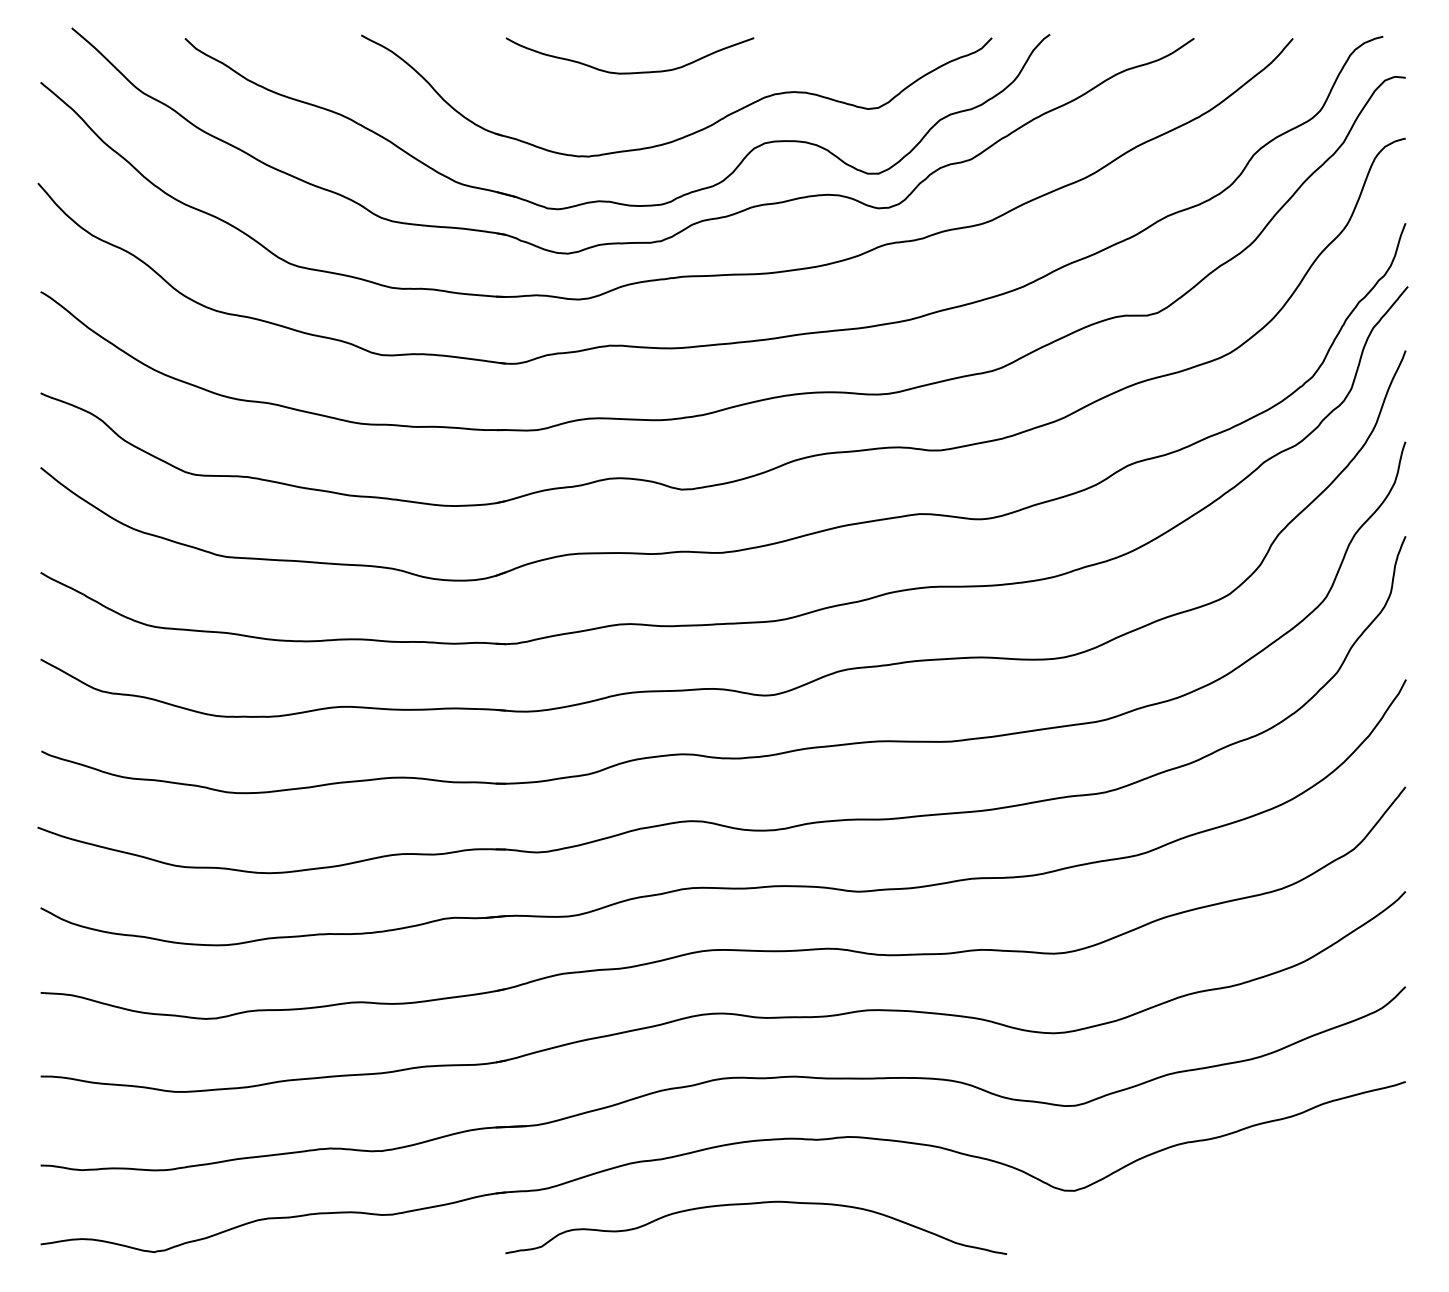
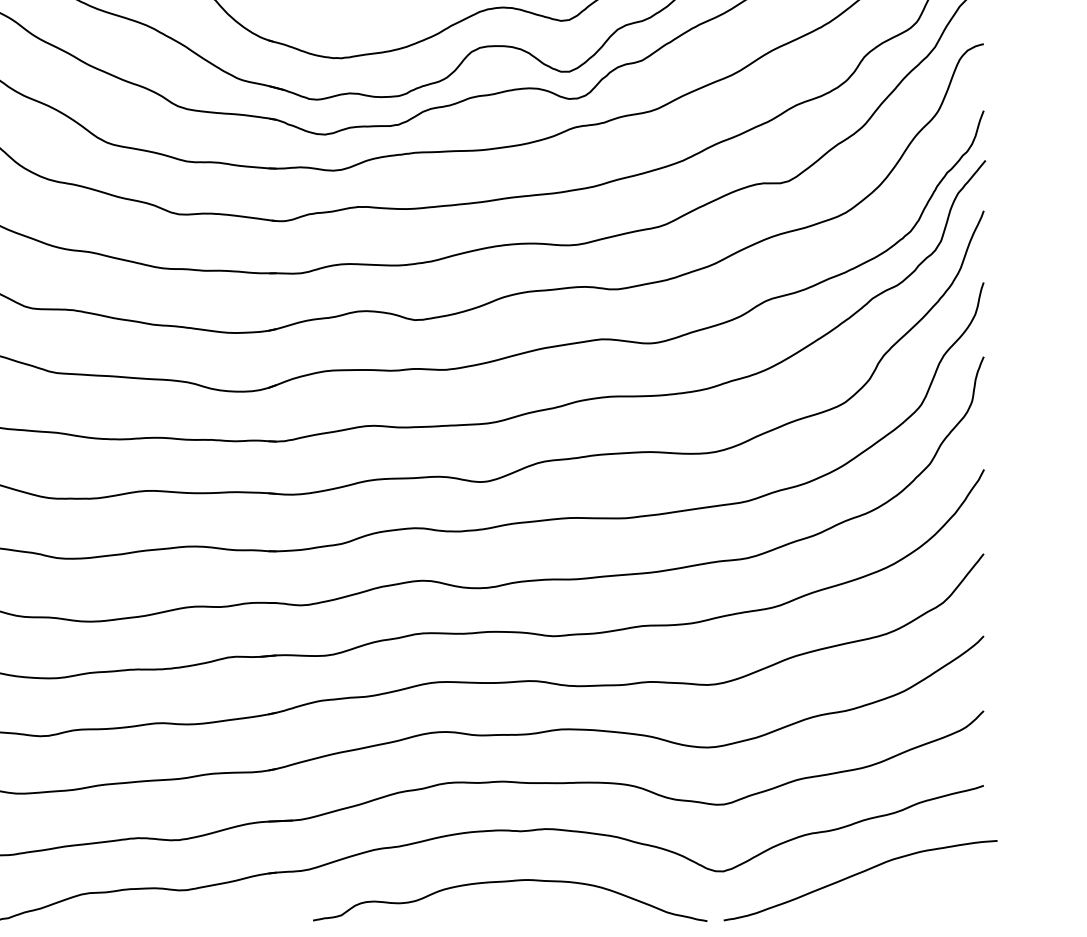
curve: (1244, 1195) -> (857, 875), added
curve: (756, 1204) -> (510, 882), moved

